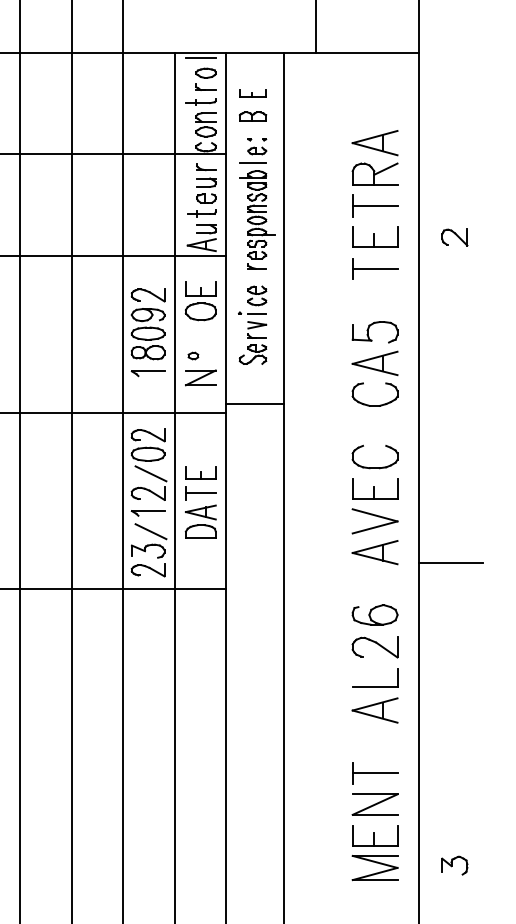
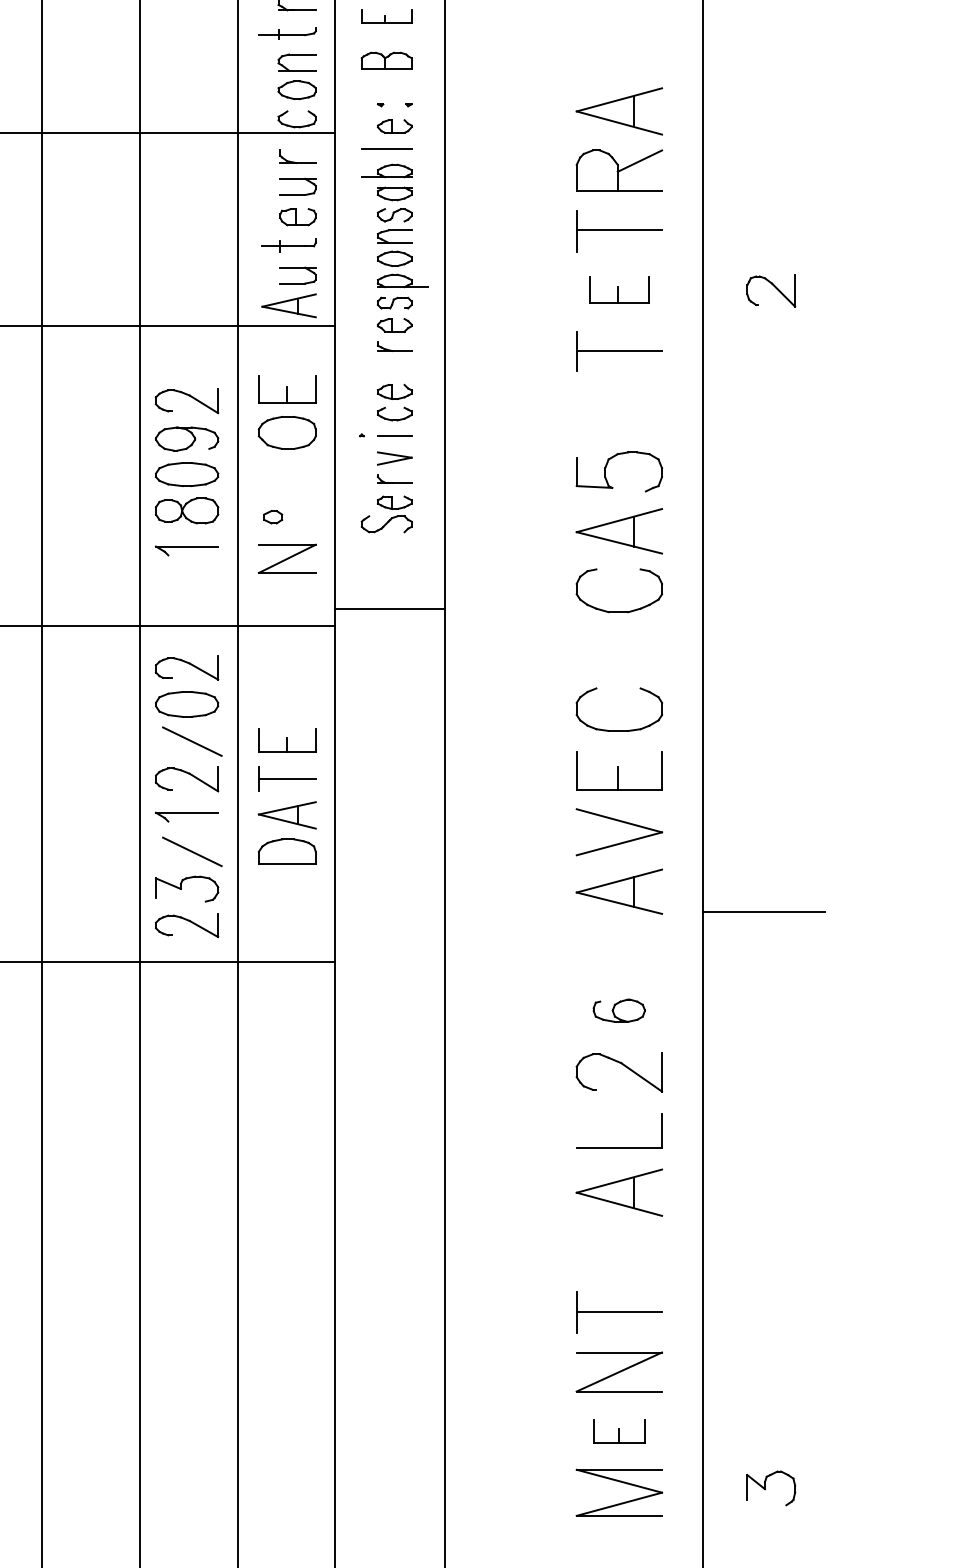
part: (375, 236) -> (620, 289), size x0.7
part: (374, 614) -> (618, 1009), size x0.6
part: (375, 835) -> (620, 1430), size x0.6

